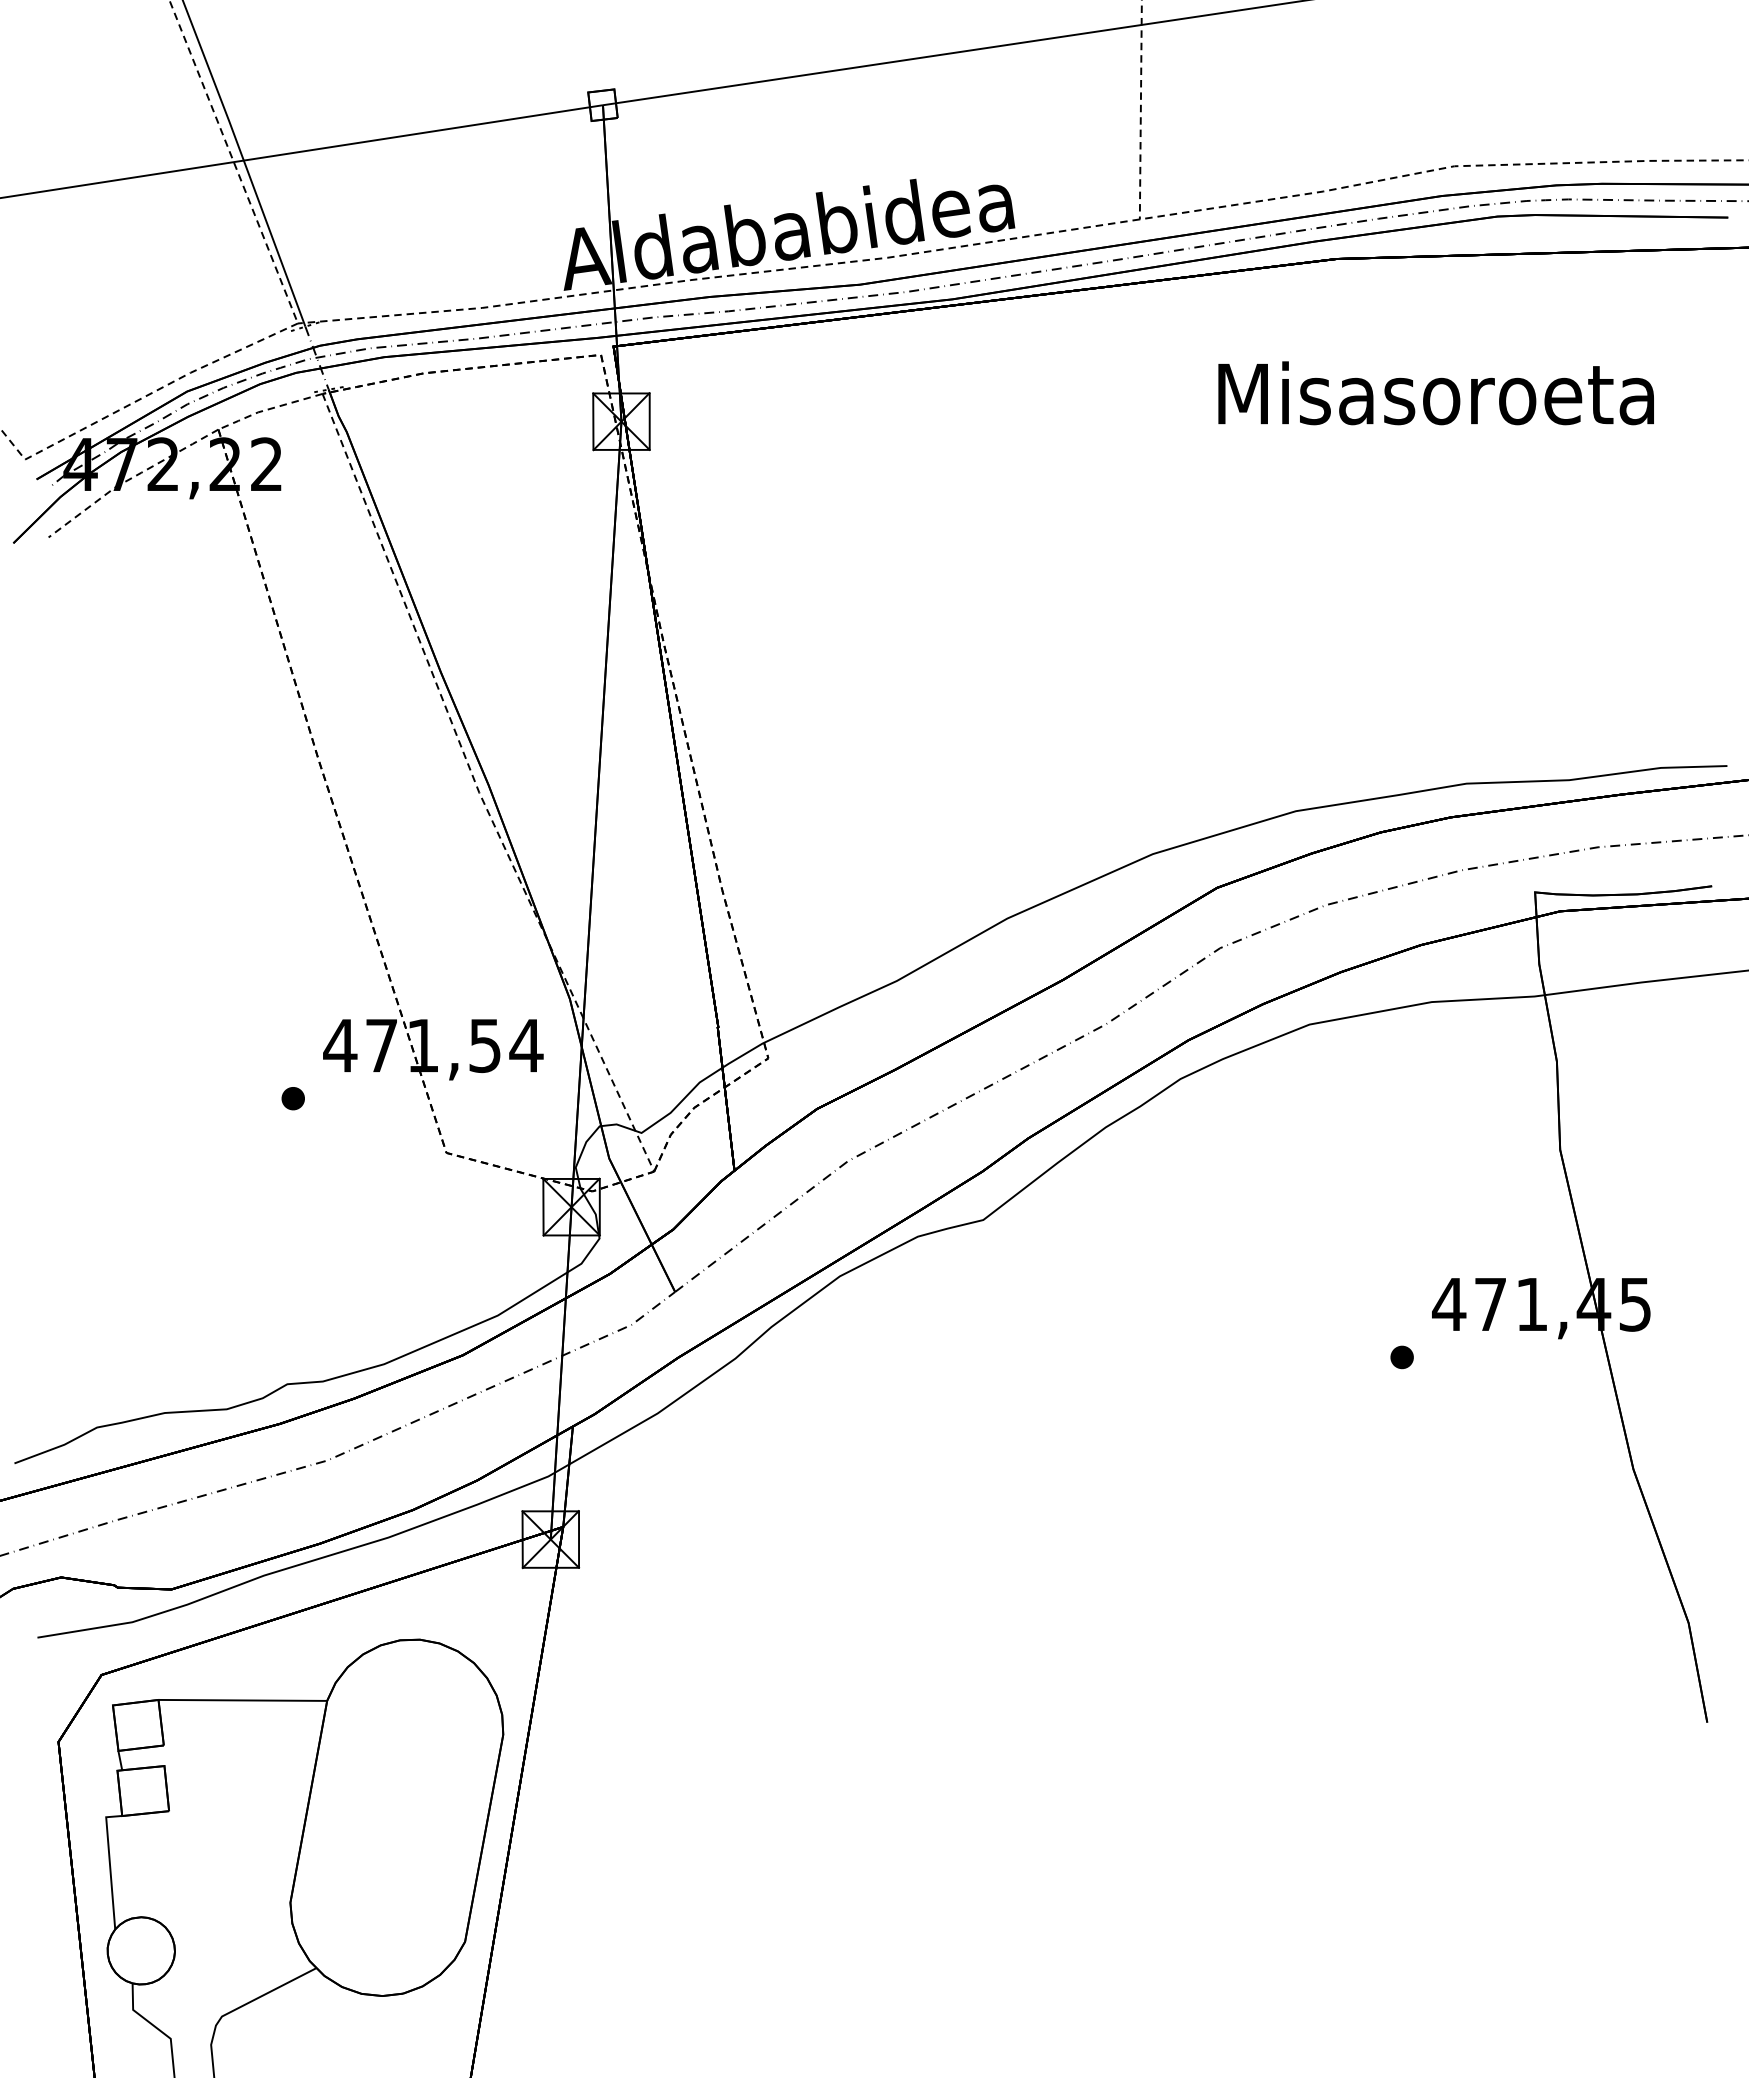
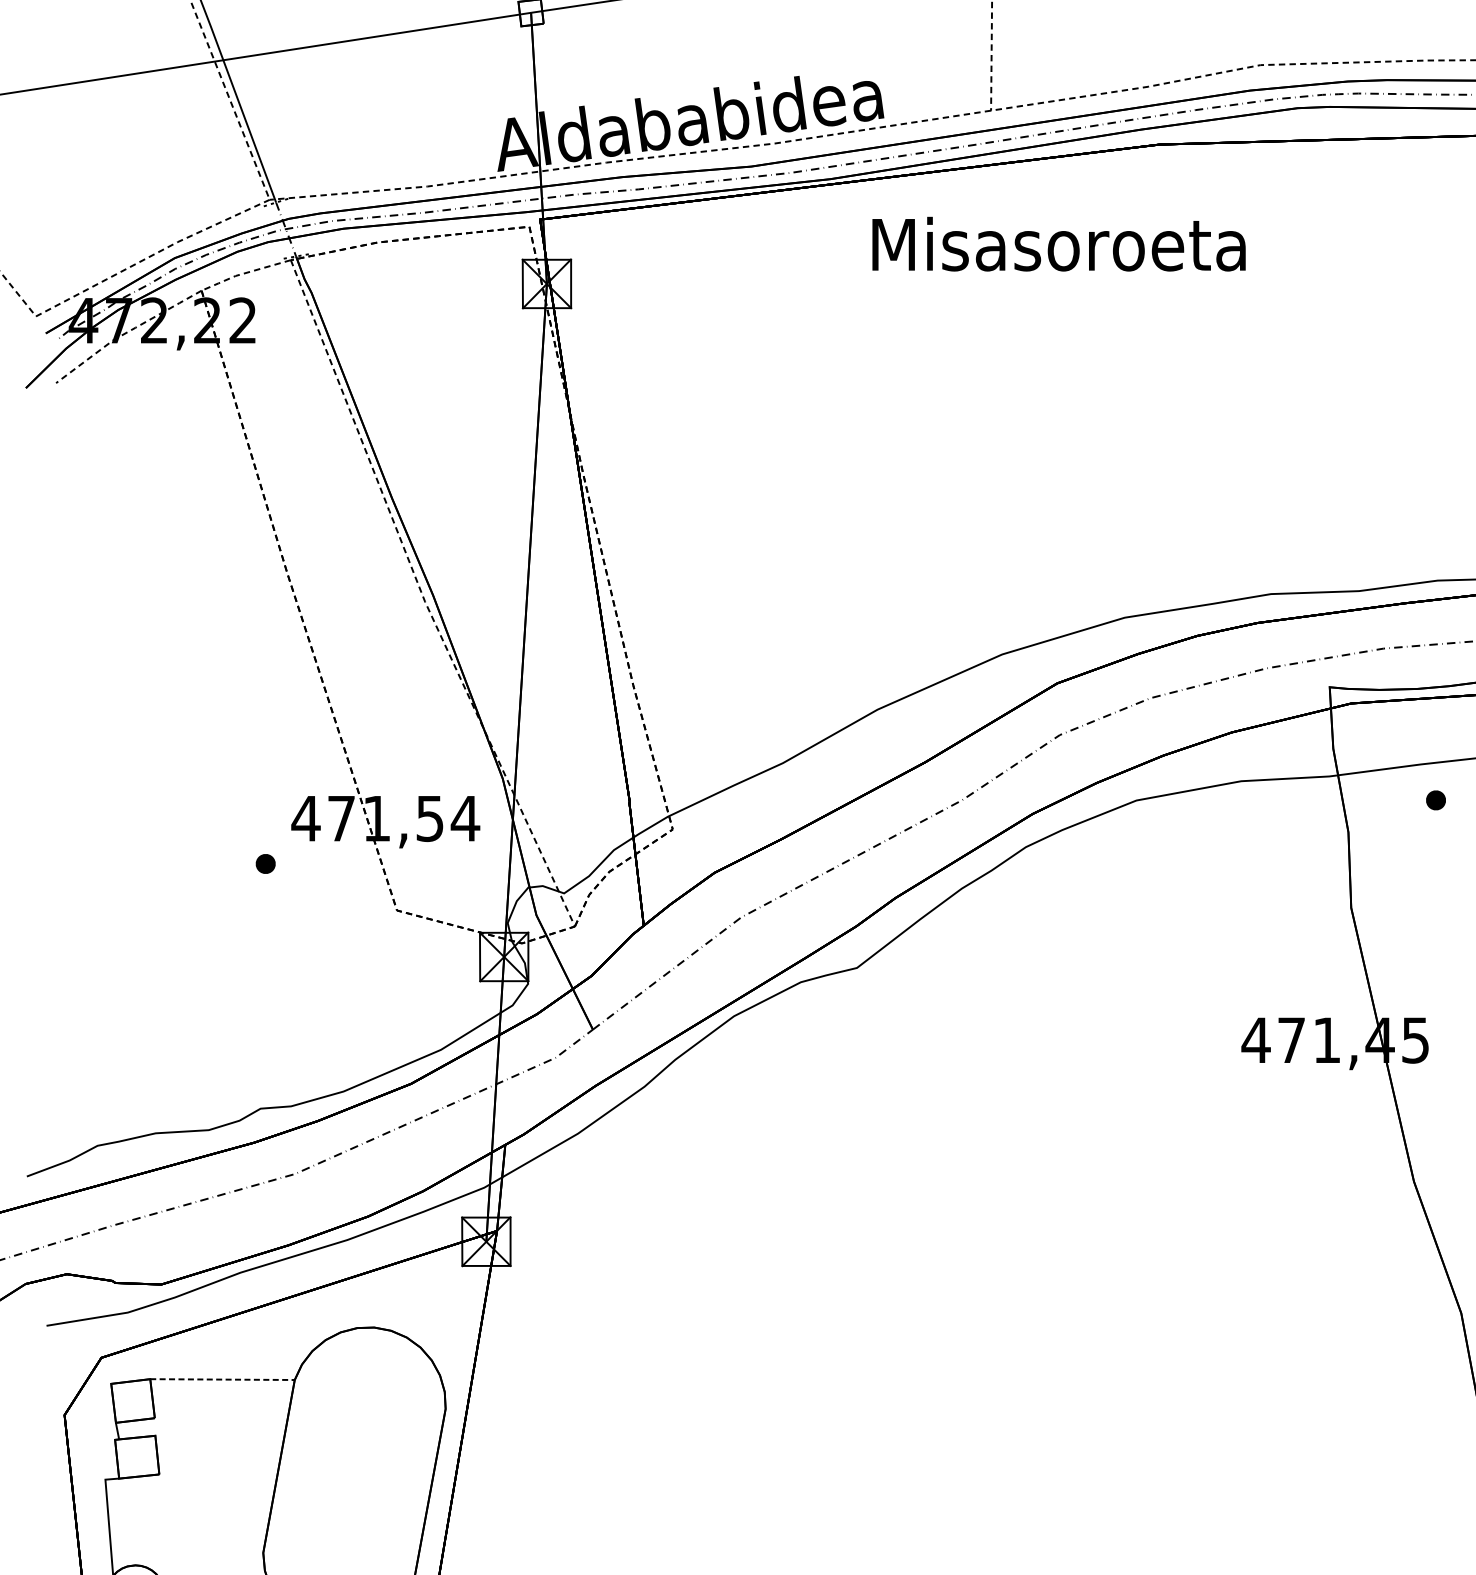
text: (1435, 393) -> (1058, 244), moved
part: (1401, 1357) -> (1435, 800), moved
line: (243, 1700) -> (223, 1379), solid -> dashed

